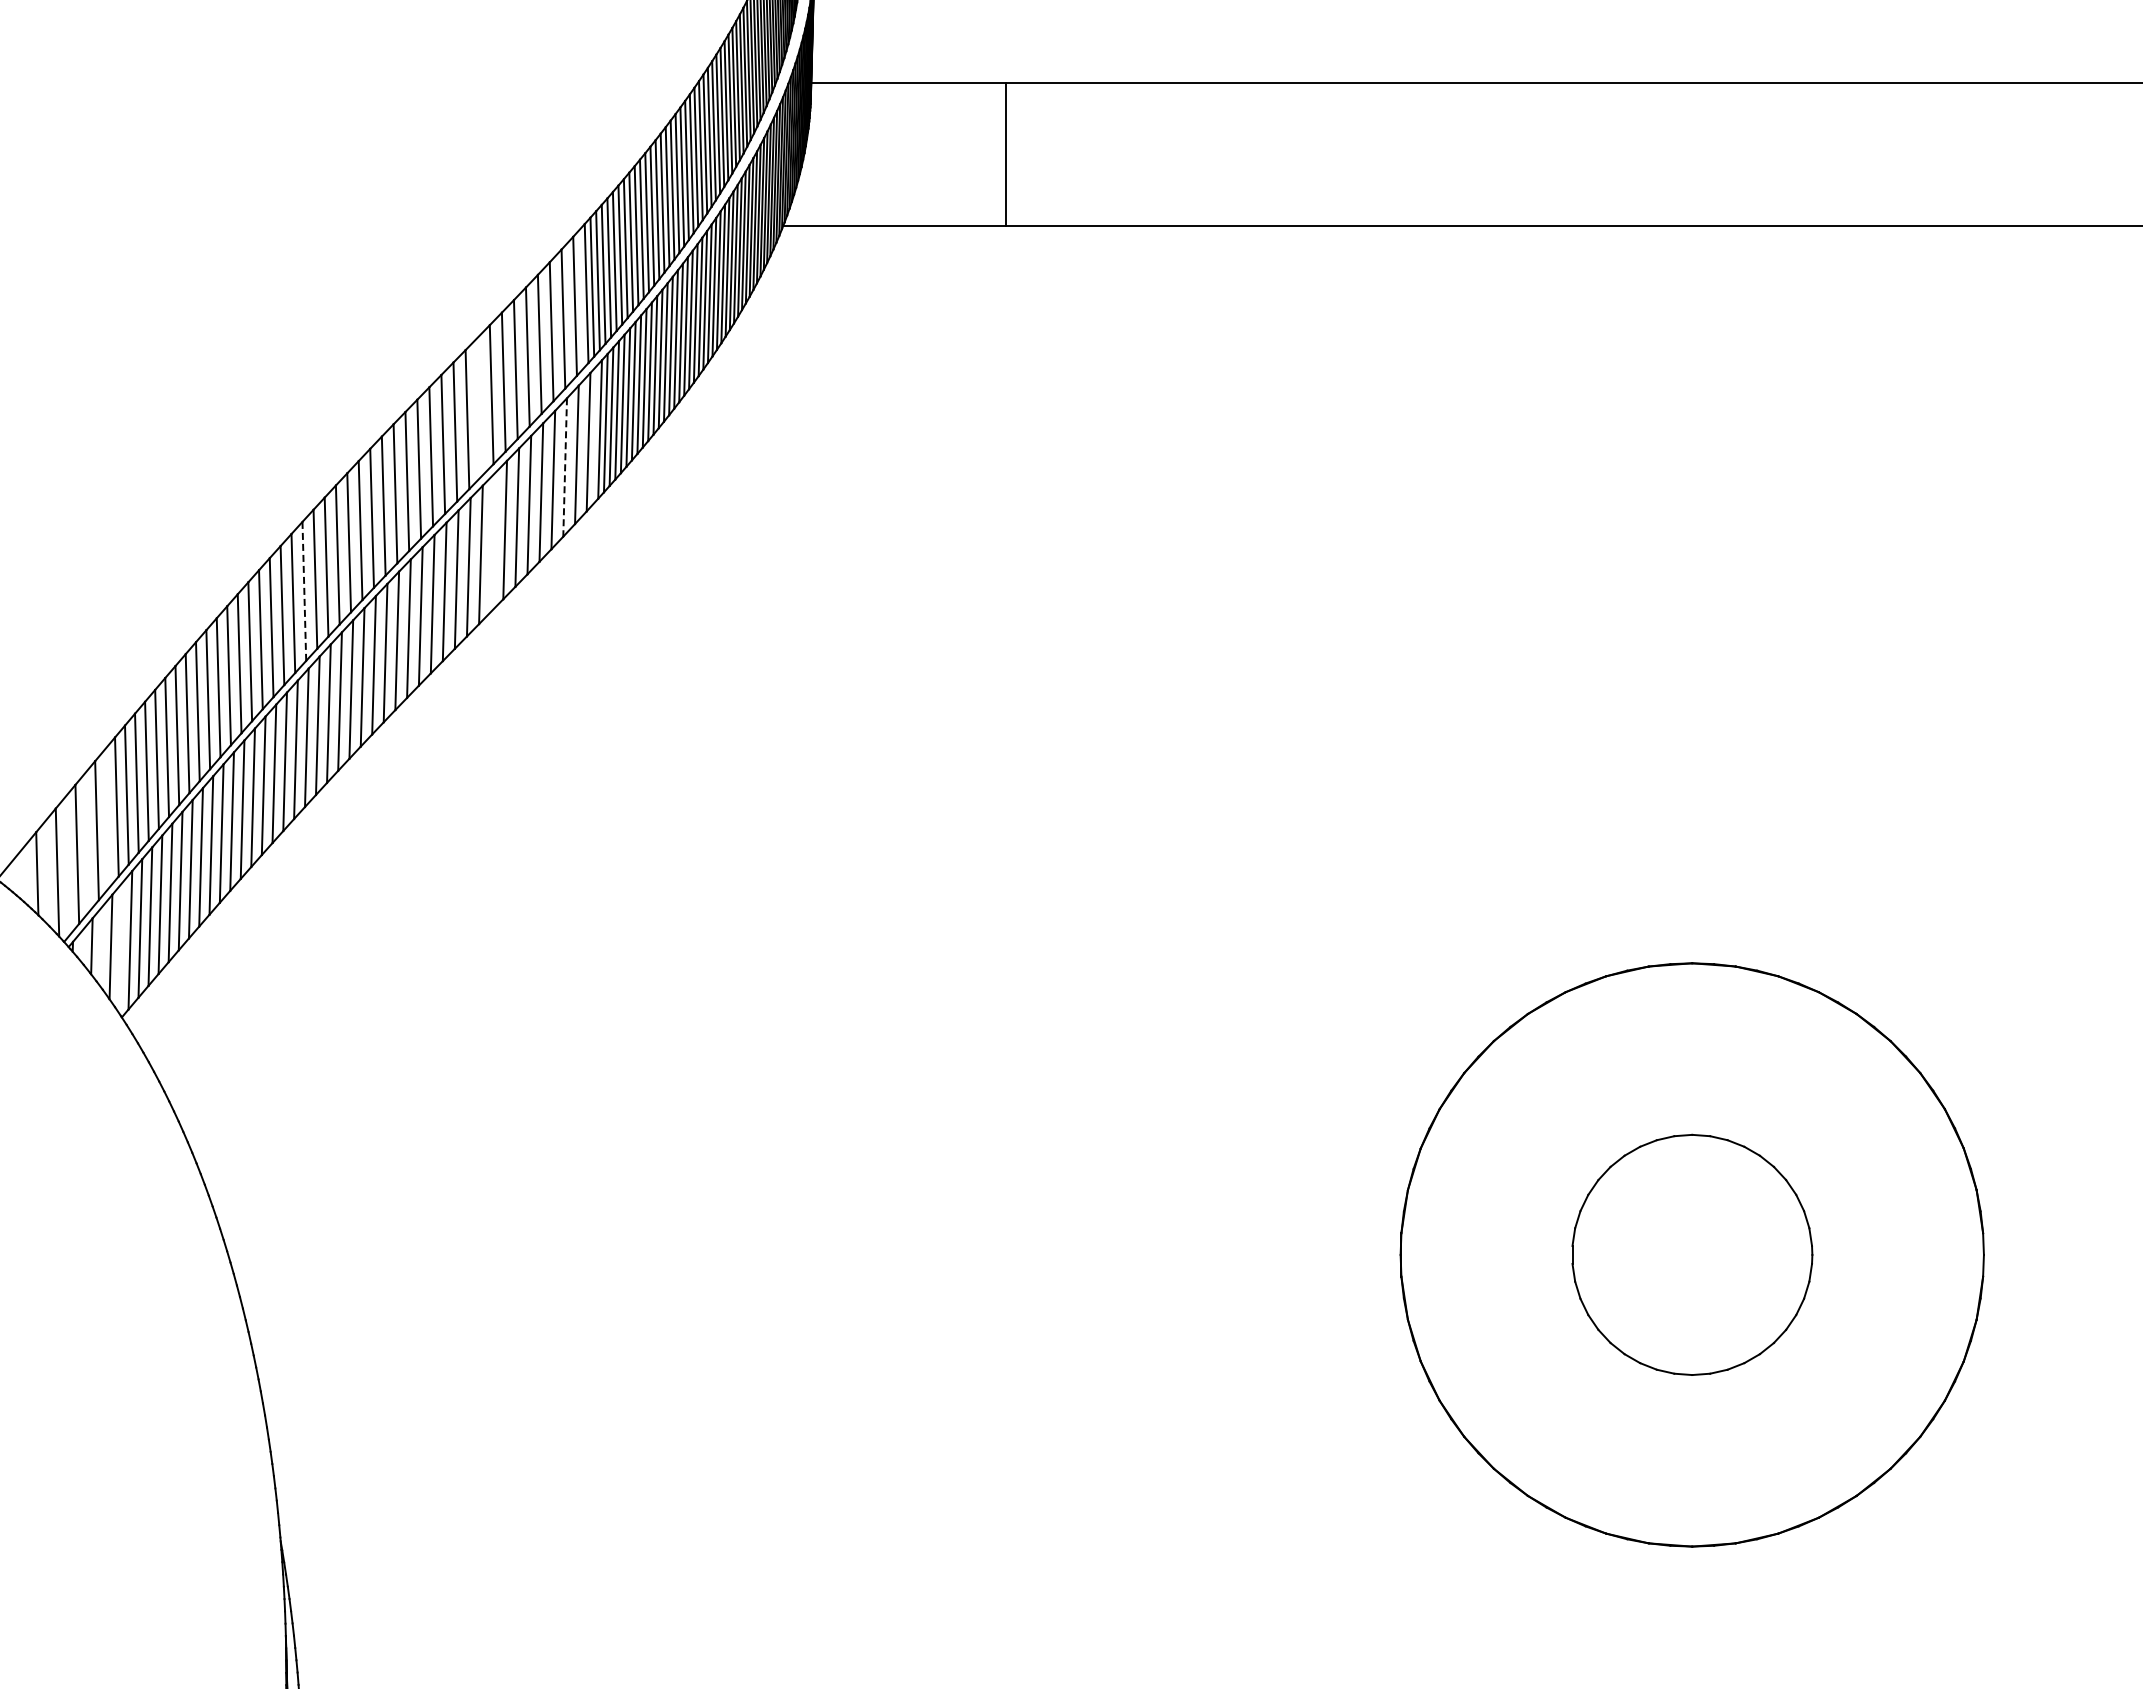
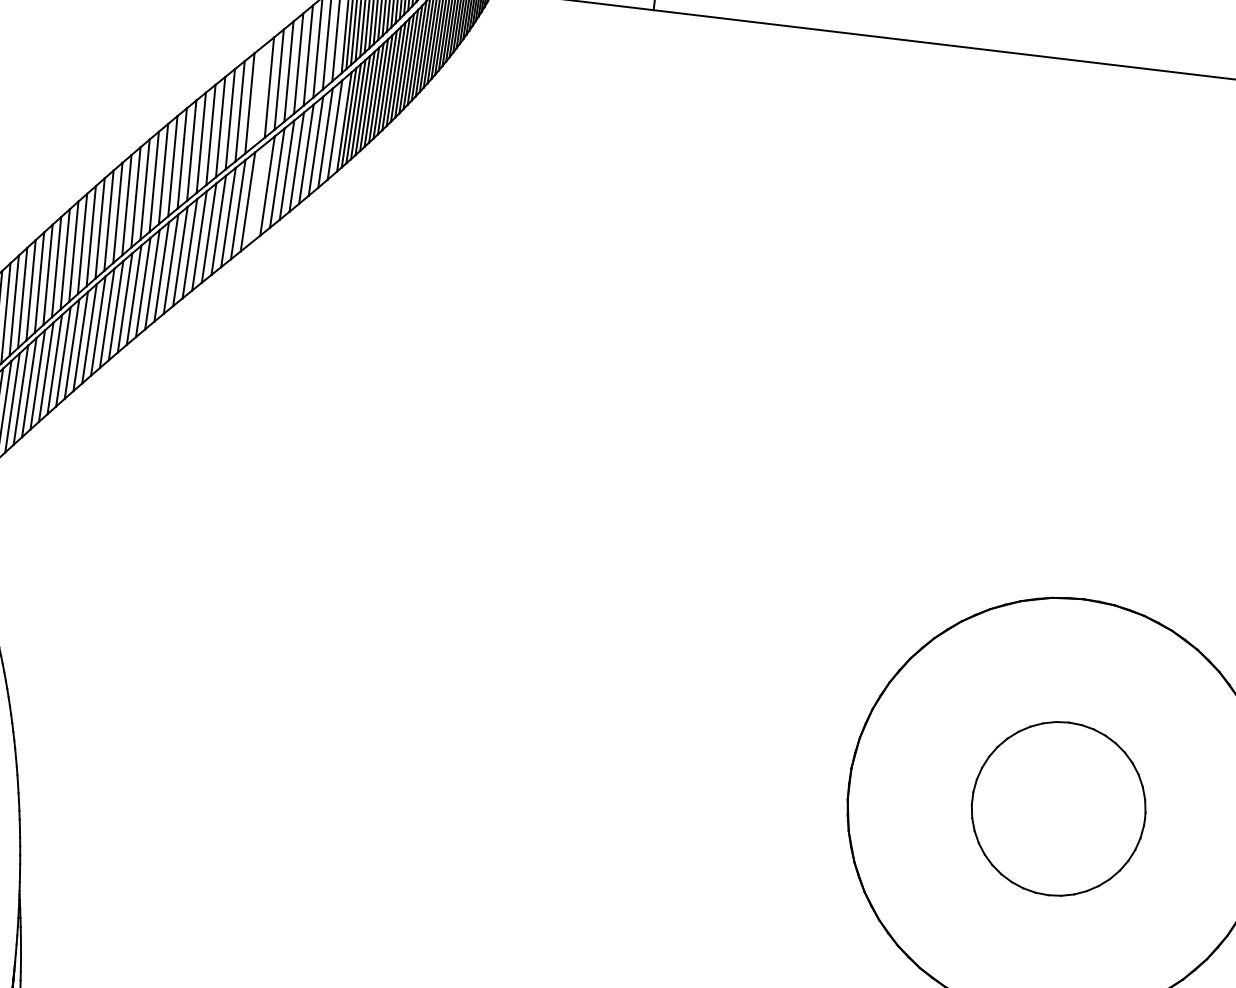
line: (565, 467) -> (316, 146), dashed -> solid
line: (304, 591) -> (118, 213), dashed -> solid

